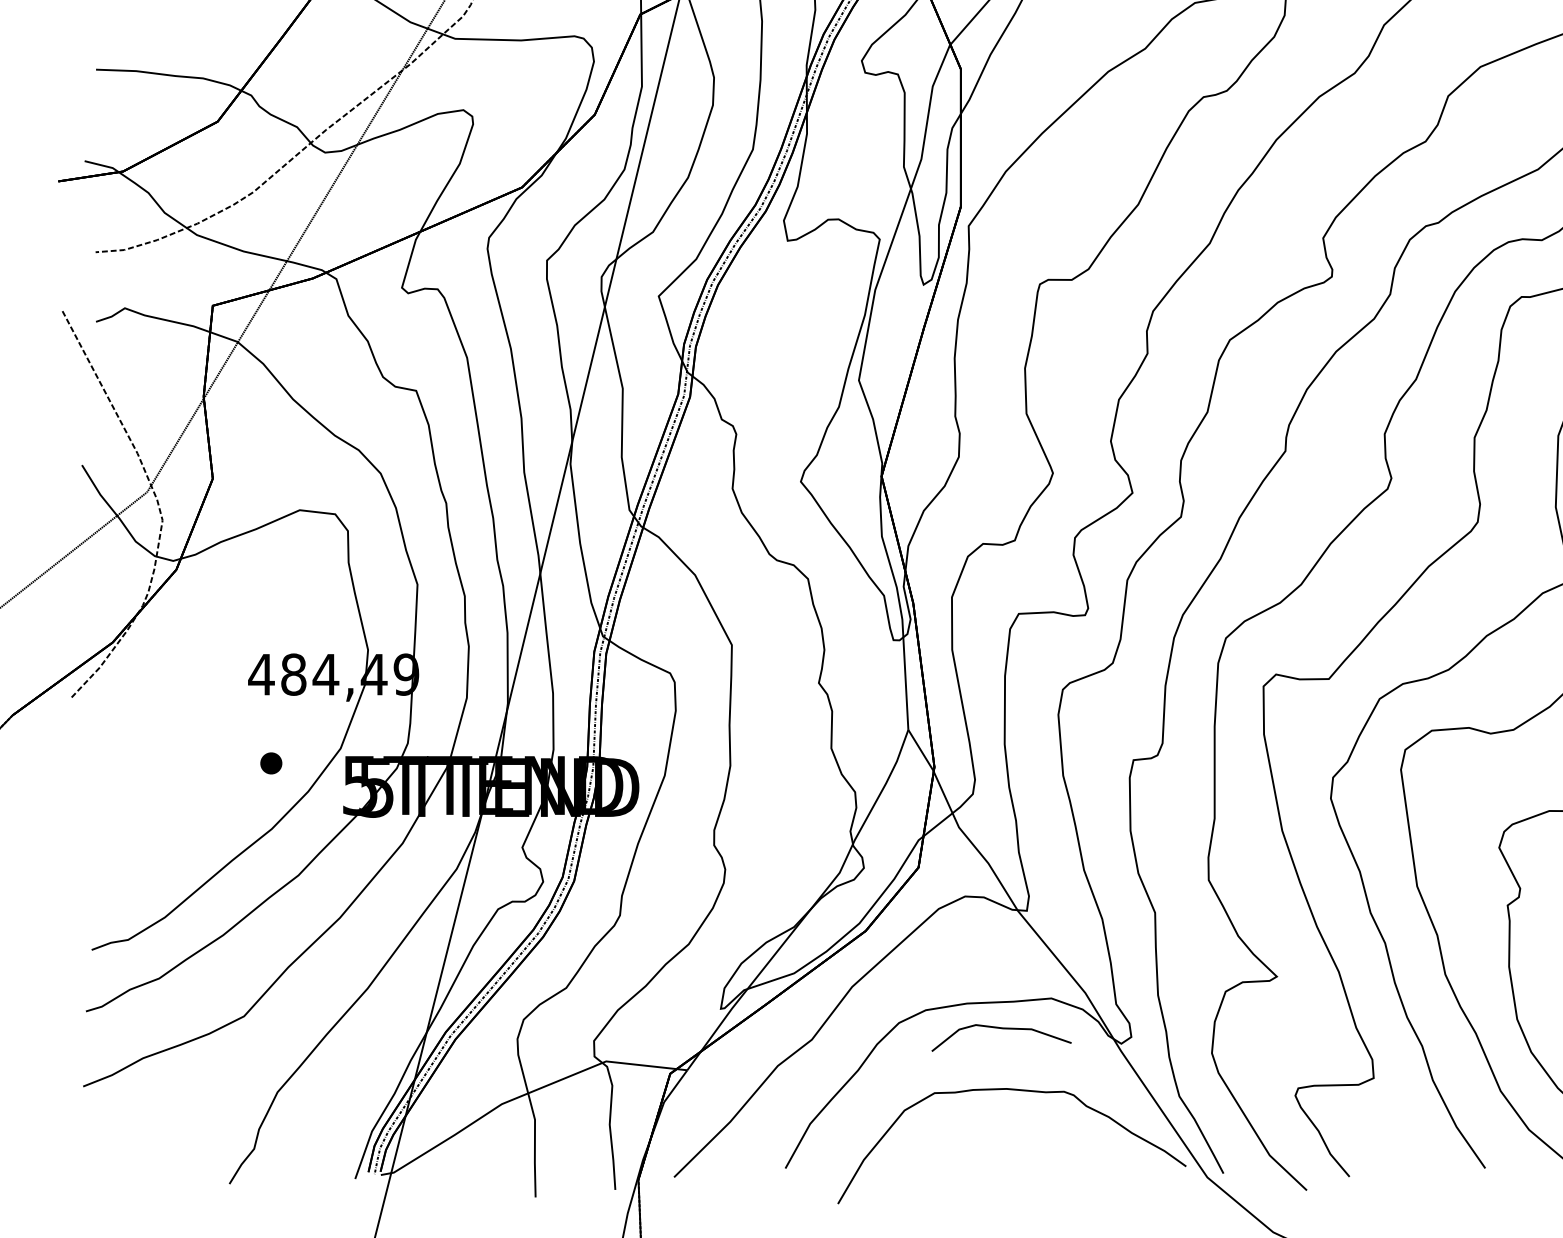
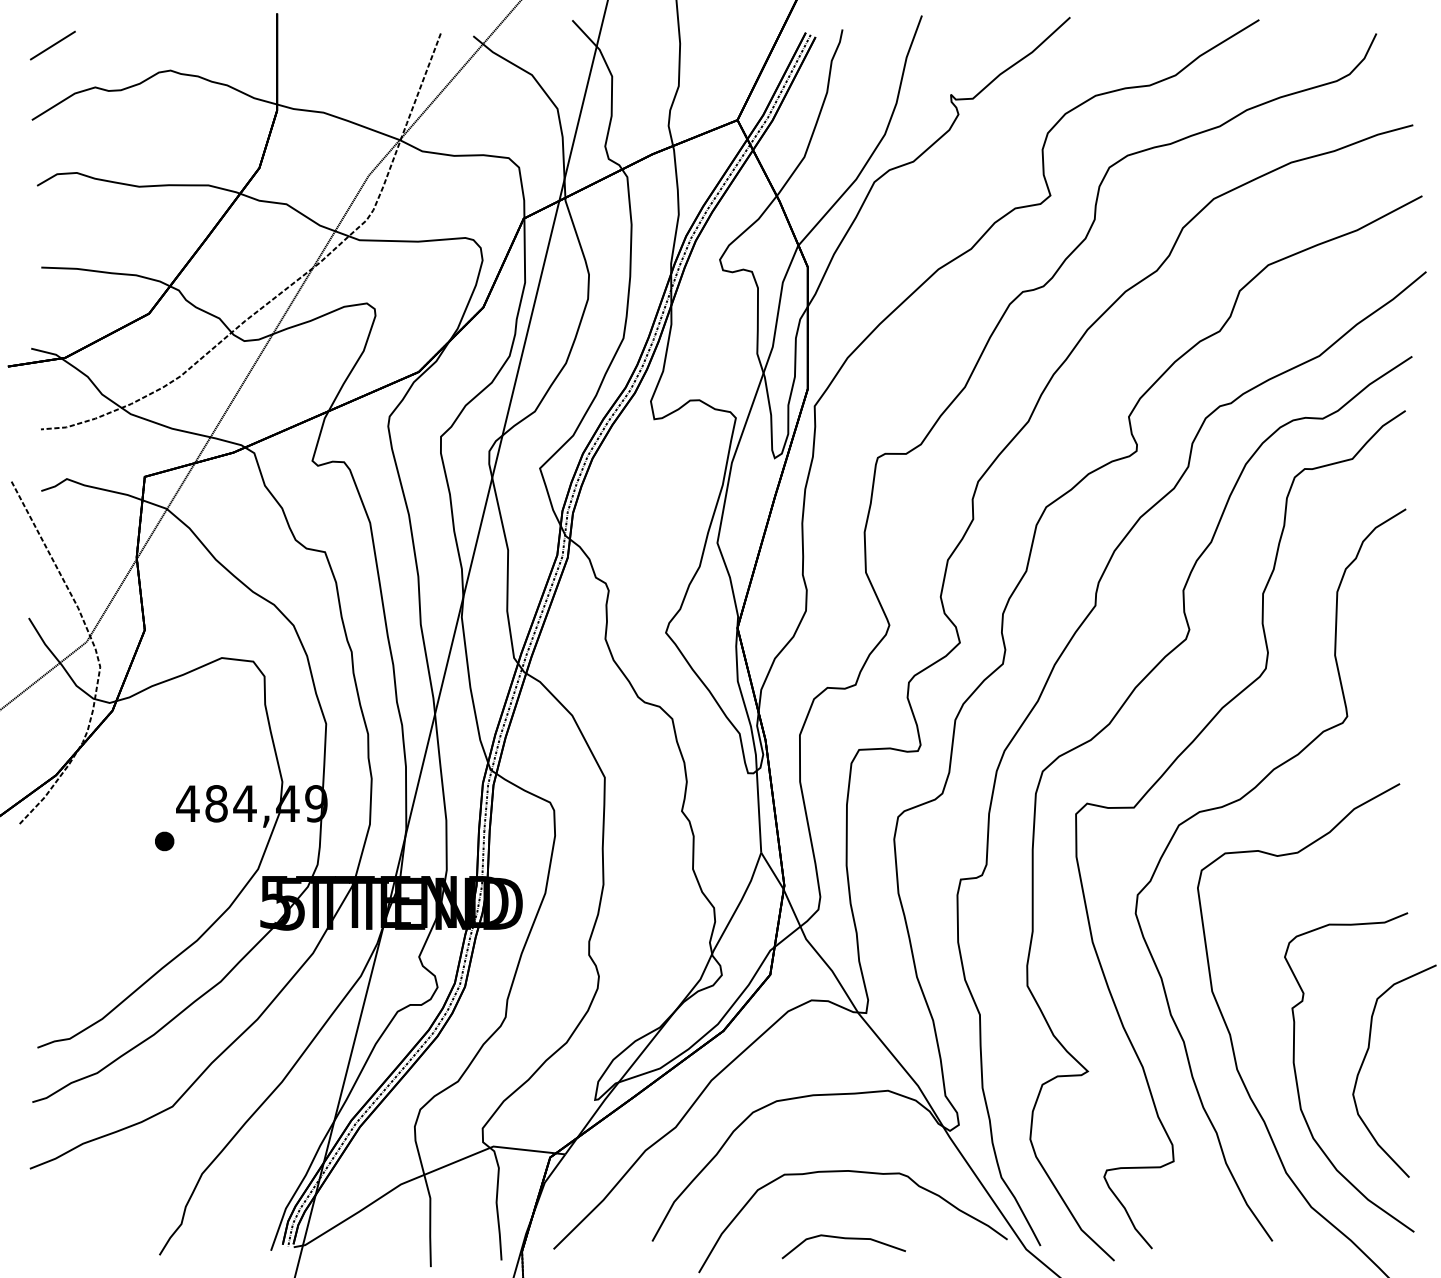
part: (271, 763) -> (164, 841), moved
curve: (1002, 1029) -> (844, 1239), moved

